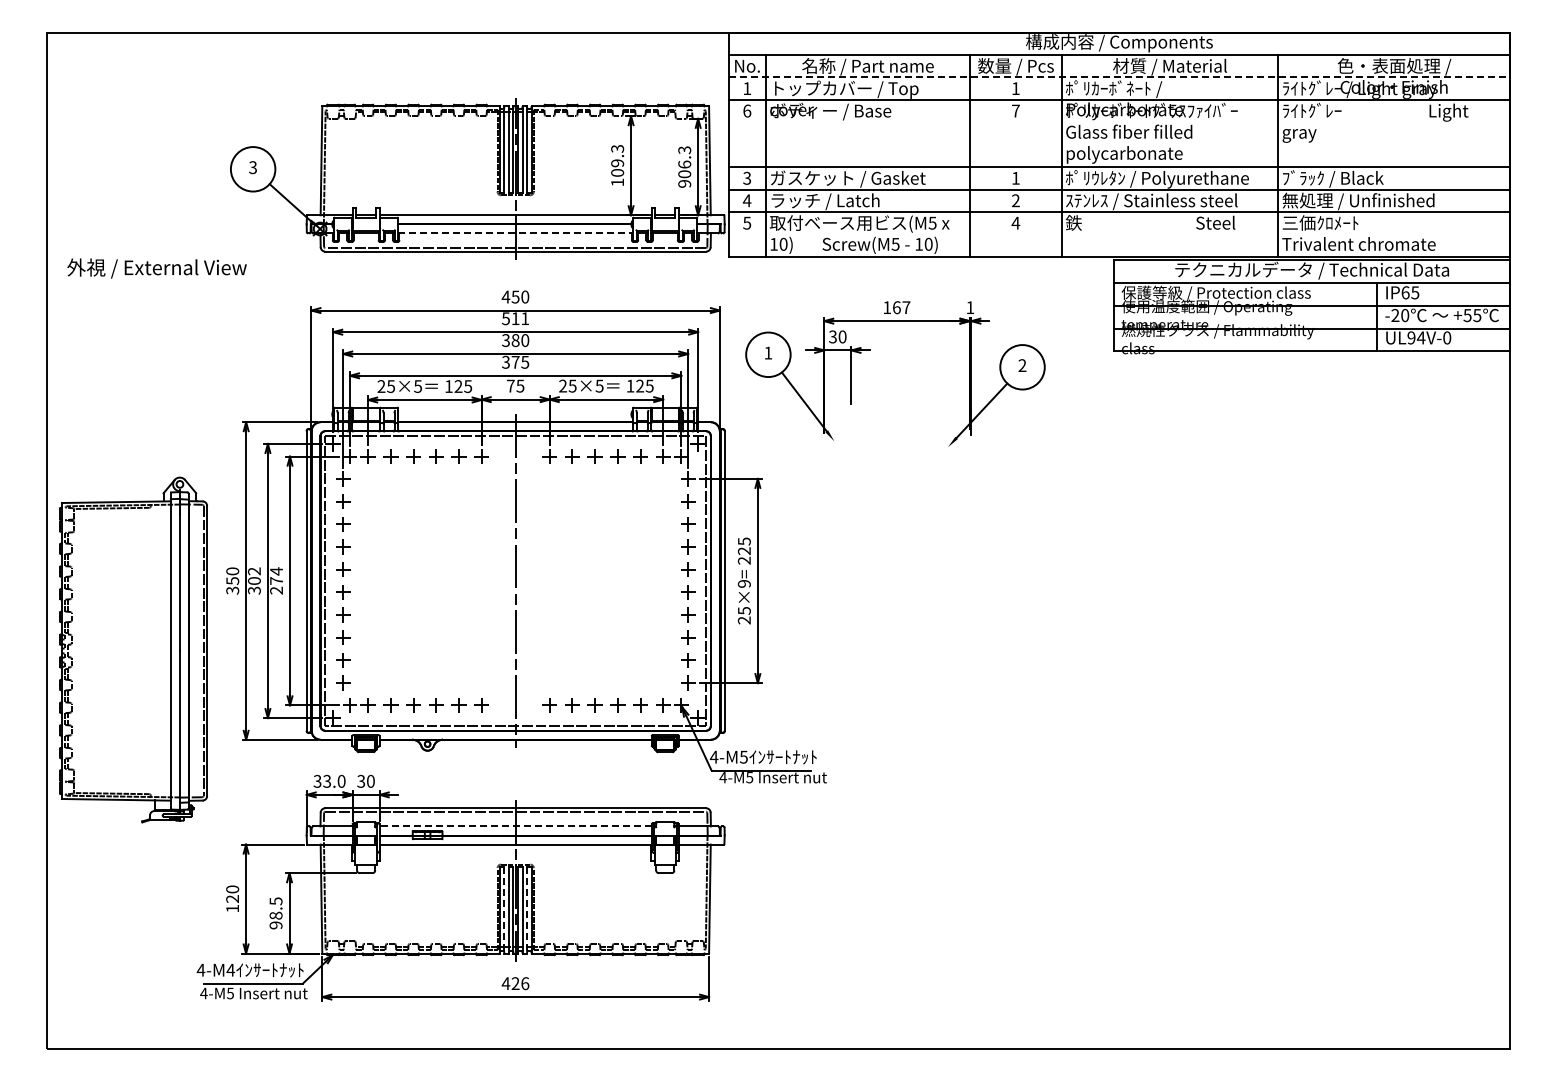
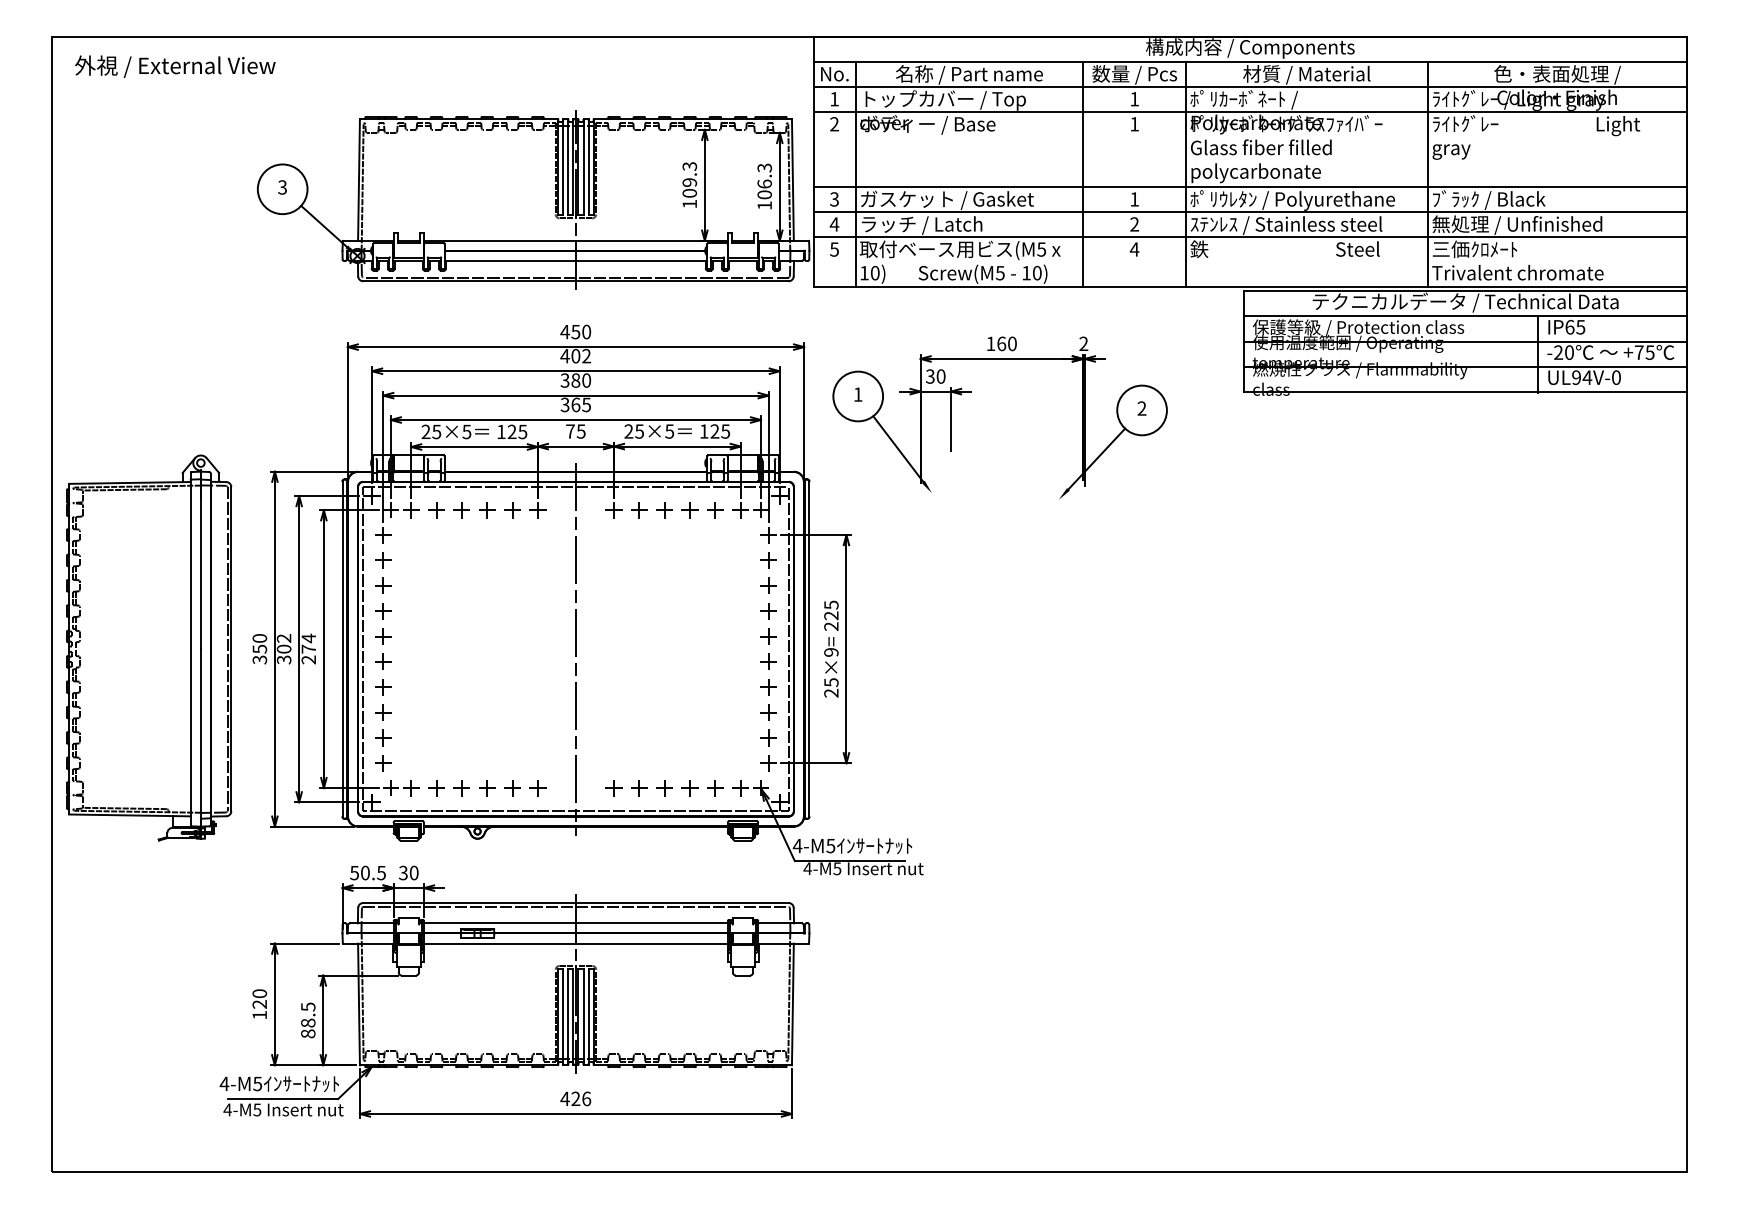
line: (1119, 77) -> (1250, 86), dashed -> solid
text: (747, 110) -> (834, 123), 6 -> 2
text: (1015, 110) -> (1134, 123), 7 -> 1
text: (684, 183) -> (764, 205), 906.3 -> 106.3
line: (515, 233) -> (575, 261), dashed -> solid
text: (156, 268) -> (174, 66), moved
text: (906, 307) -> (1012, 343), 167 -> 160
text: (970, 307) -> (1083, 343), 1 -> 2
text: (1467, 315) -> (1639, 352), +55 -> +75
text: (515, 318) -> (575, 355), 511 -> 402
text: (515, 361) -> (575, 403), 375 -> 365
part: (133, 649) -> (149, 647), moved
text: (329, 780) -> (367, 872), 33.0 -> 50.5
line: (515, 826) -> (575, 923), dashed -> solid
line: (504, 910) -> (563, 1017), dashed -> solid
line: (527, 910) -> (589, 1017), dashed -> solid
text: (275, 925) -> (307, 1033), 98.5 -> 88.5
text: (230, 969) -> (257, 1083), 4-M4 -> 4-M5

